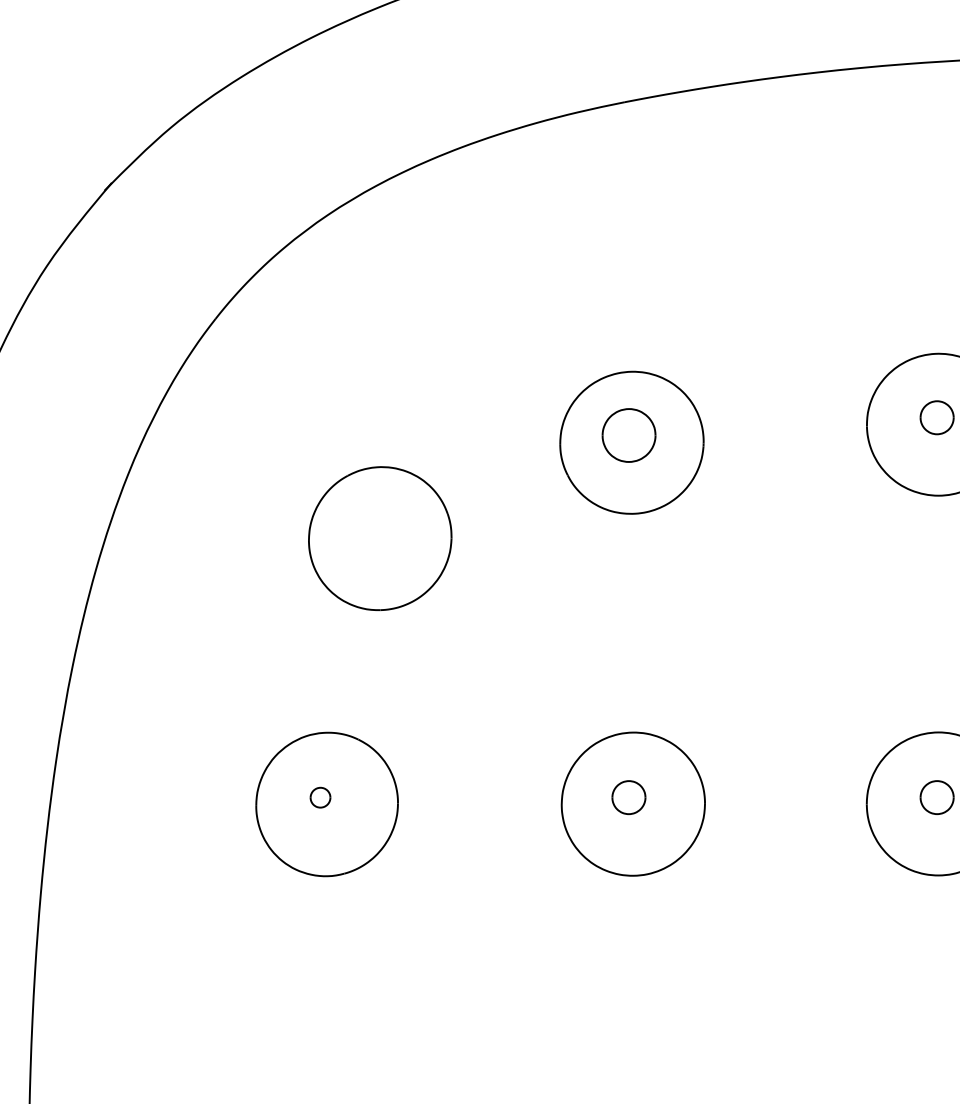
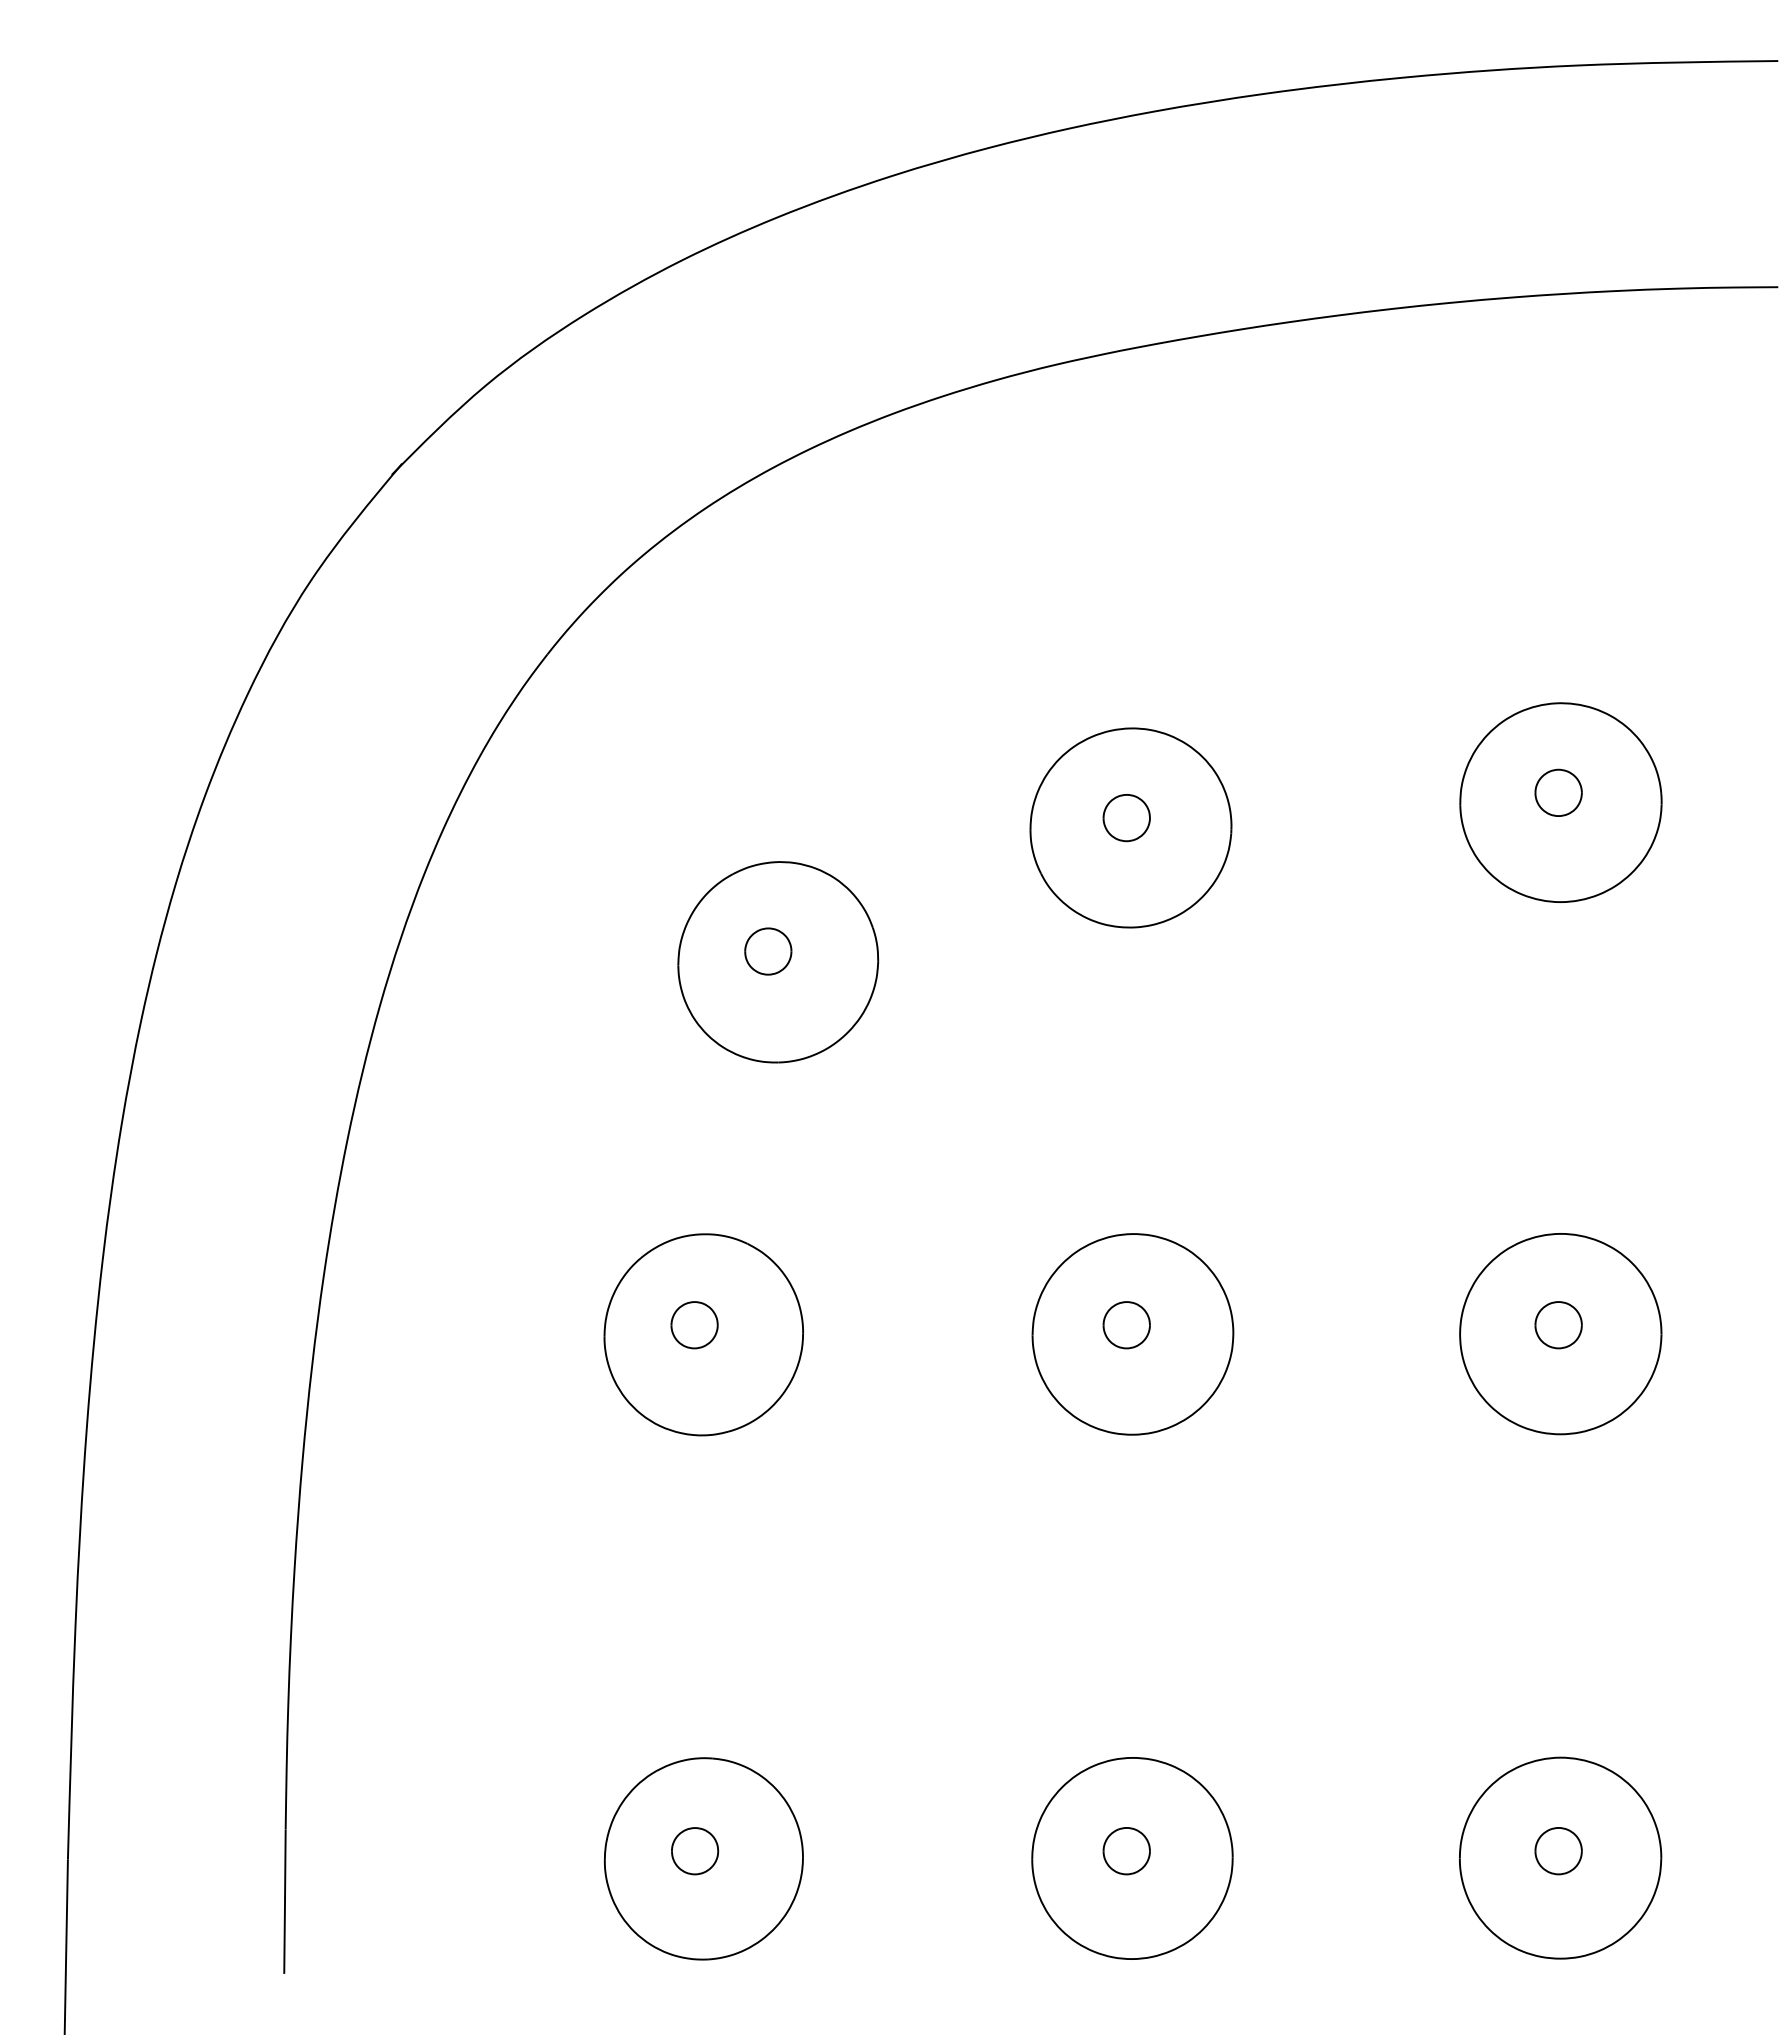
part: (628, 436) -> (1126, 818), size x0.62
part: (373, 530) -> (768, 951), added
part: (320, 797) -> (694, 1325), size x1.67

